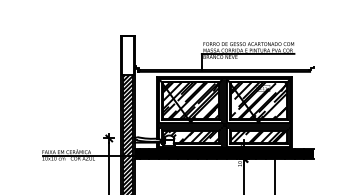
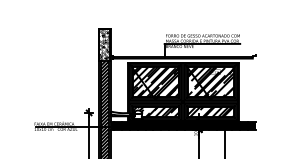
hatch: (127, 54) -> (104, 44), added

